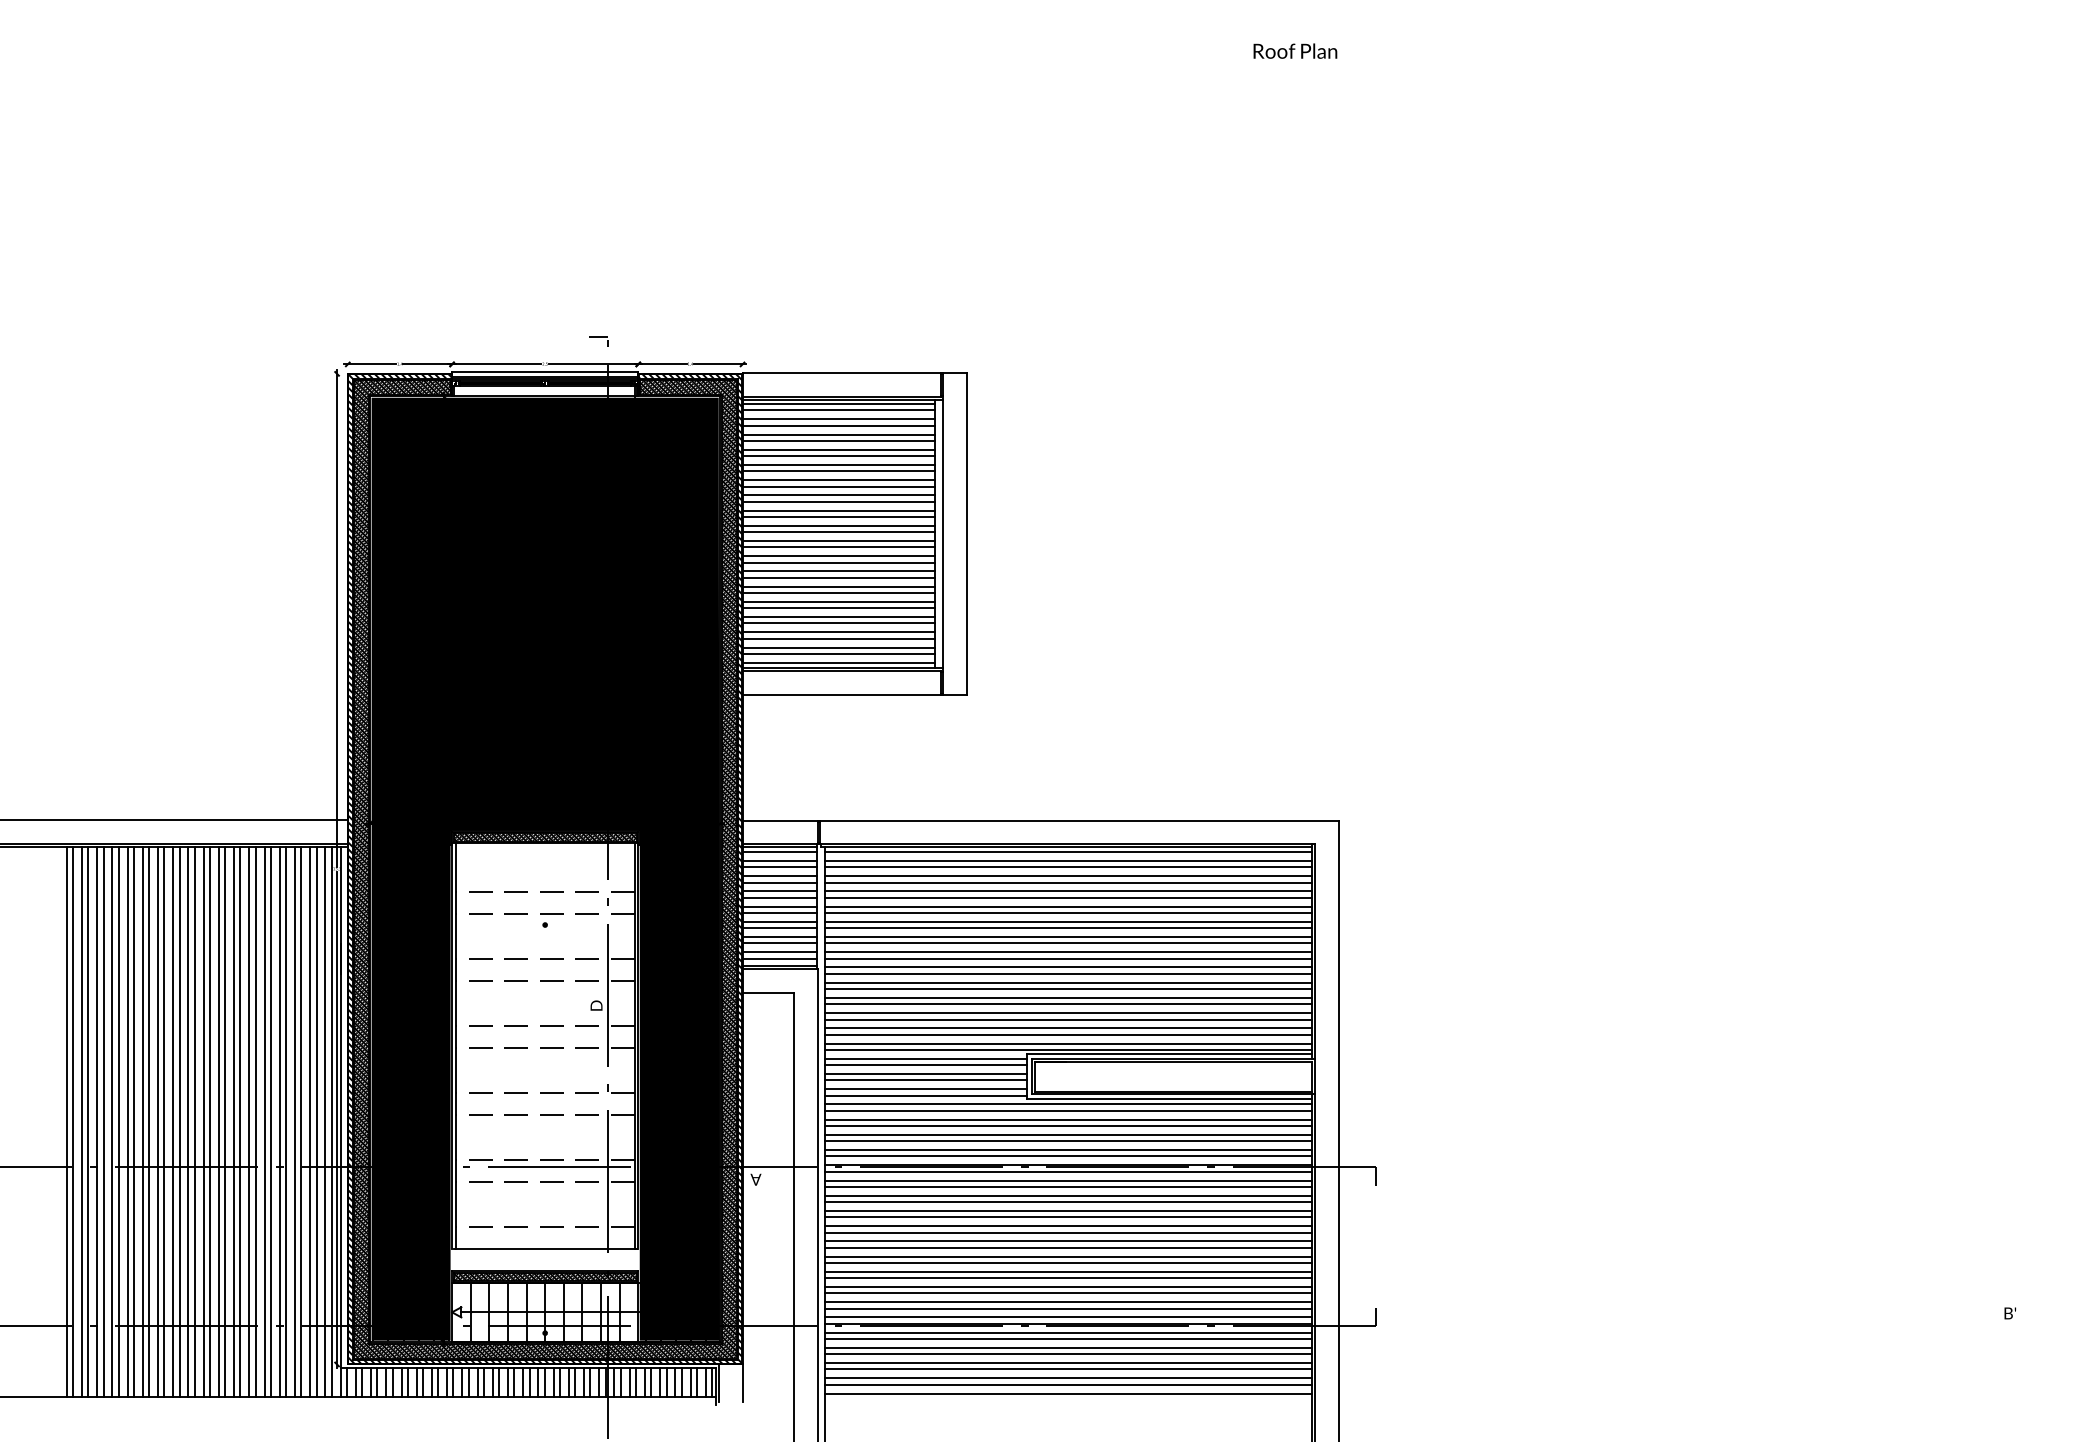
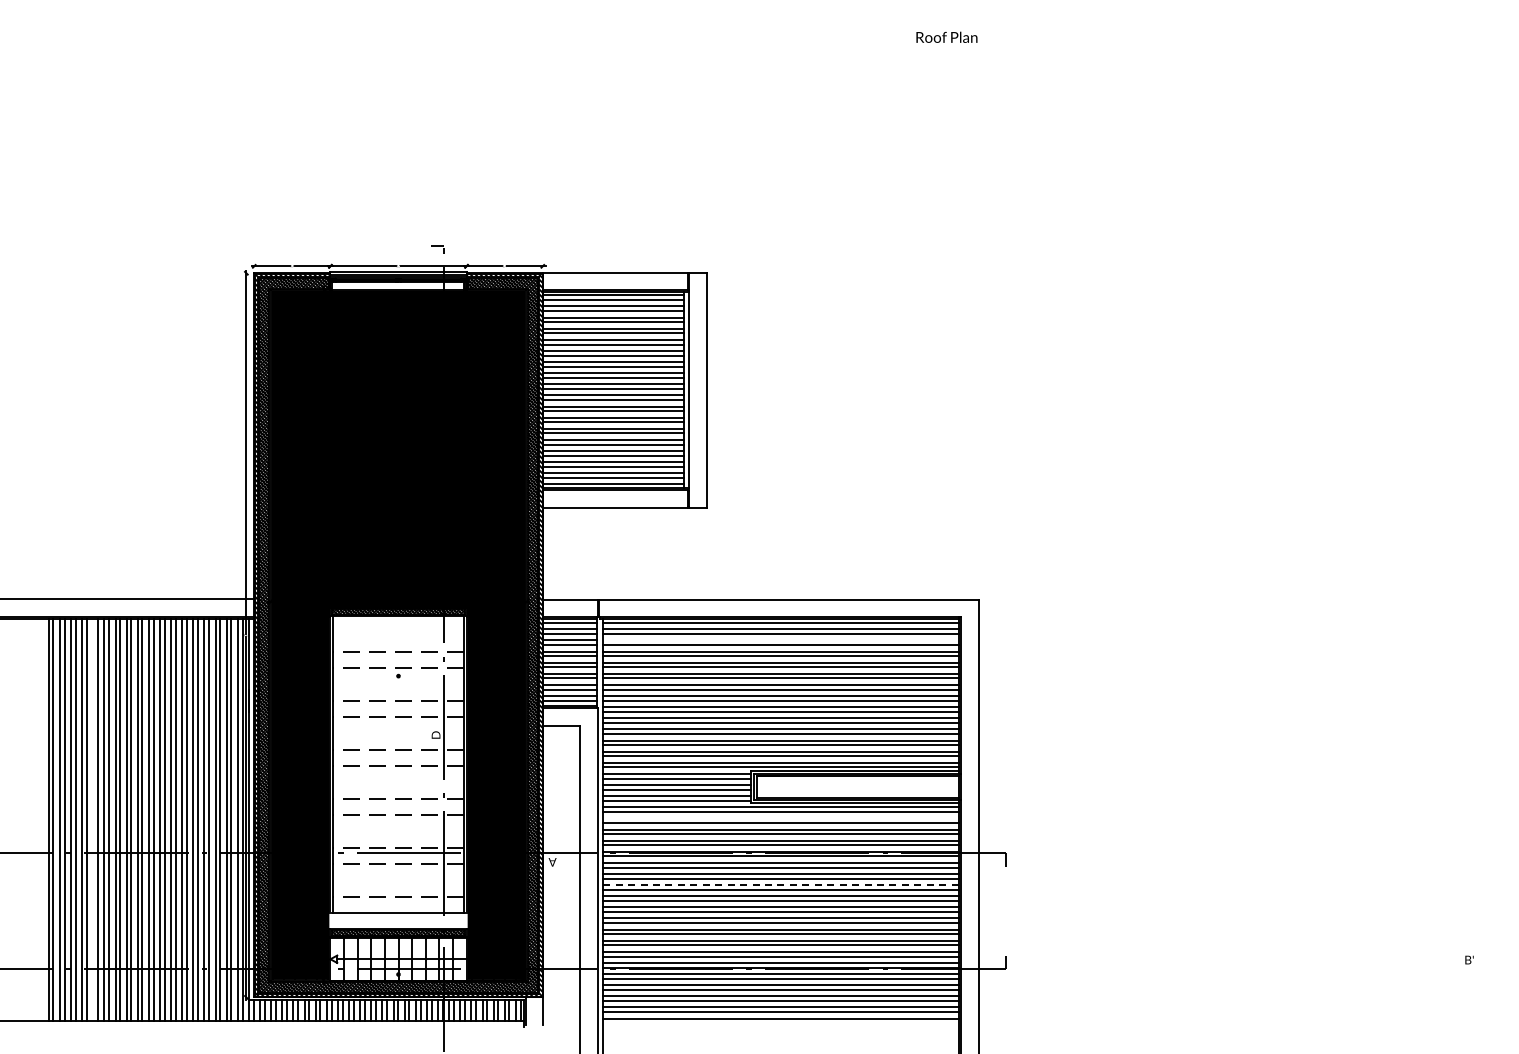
line: (1069, 876) -> (781, 640), removed
line: (1069, 1119) -> (781, 818), removed
line: (127, 1122) -> (93, 820), removed
line: (1069, 1211) -> (781, 885), solid -> dashed

